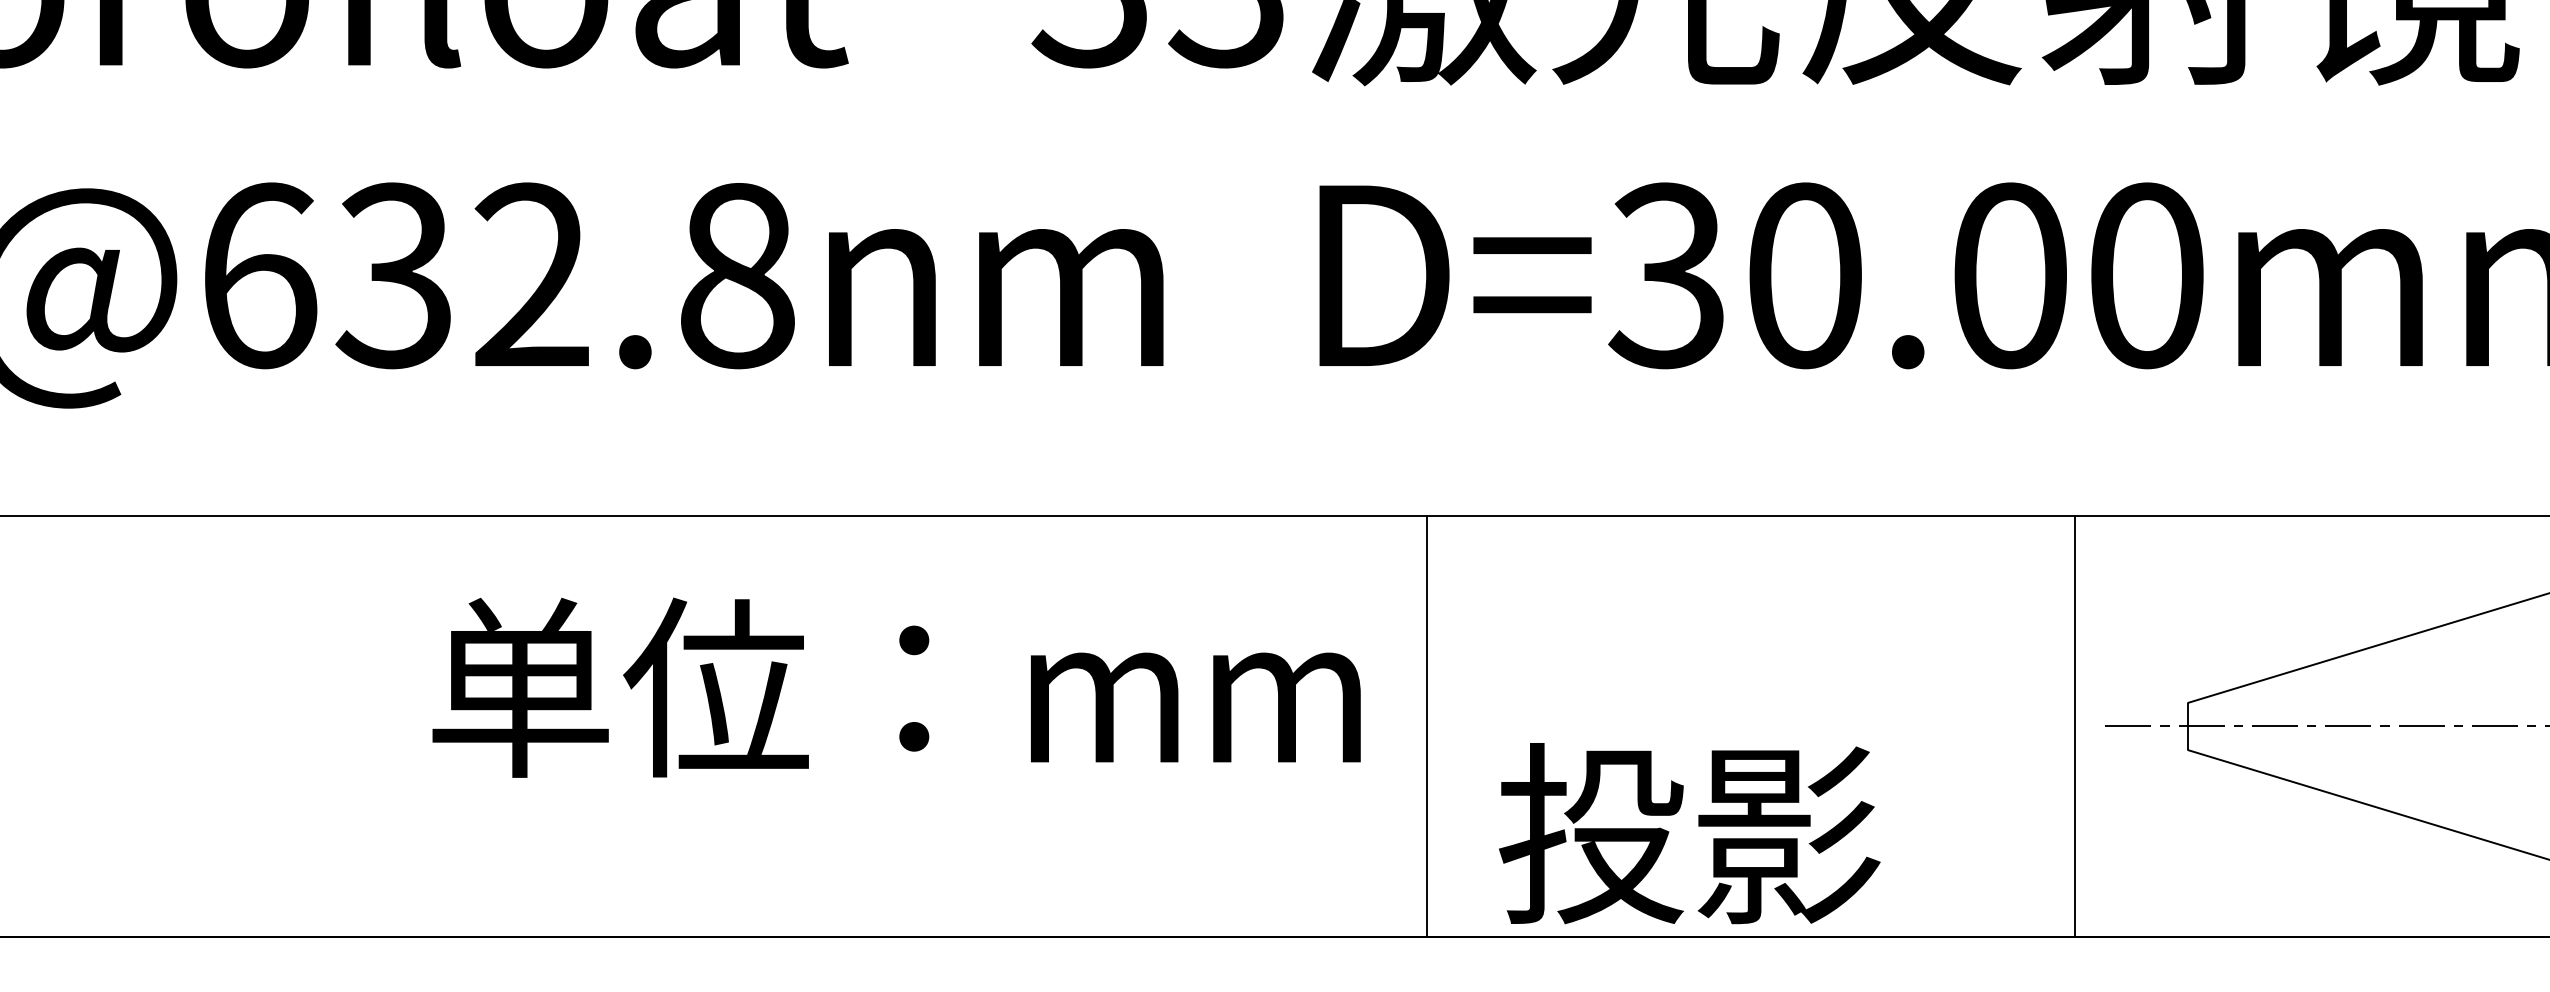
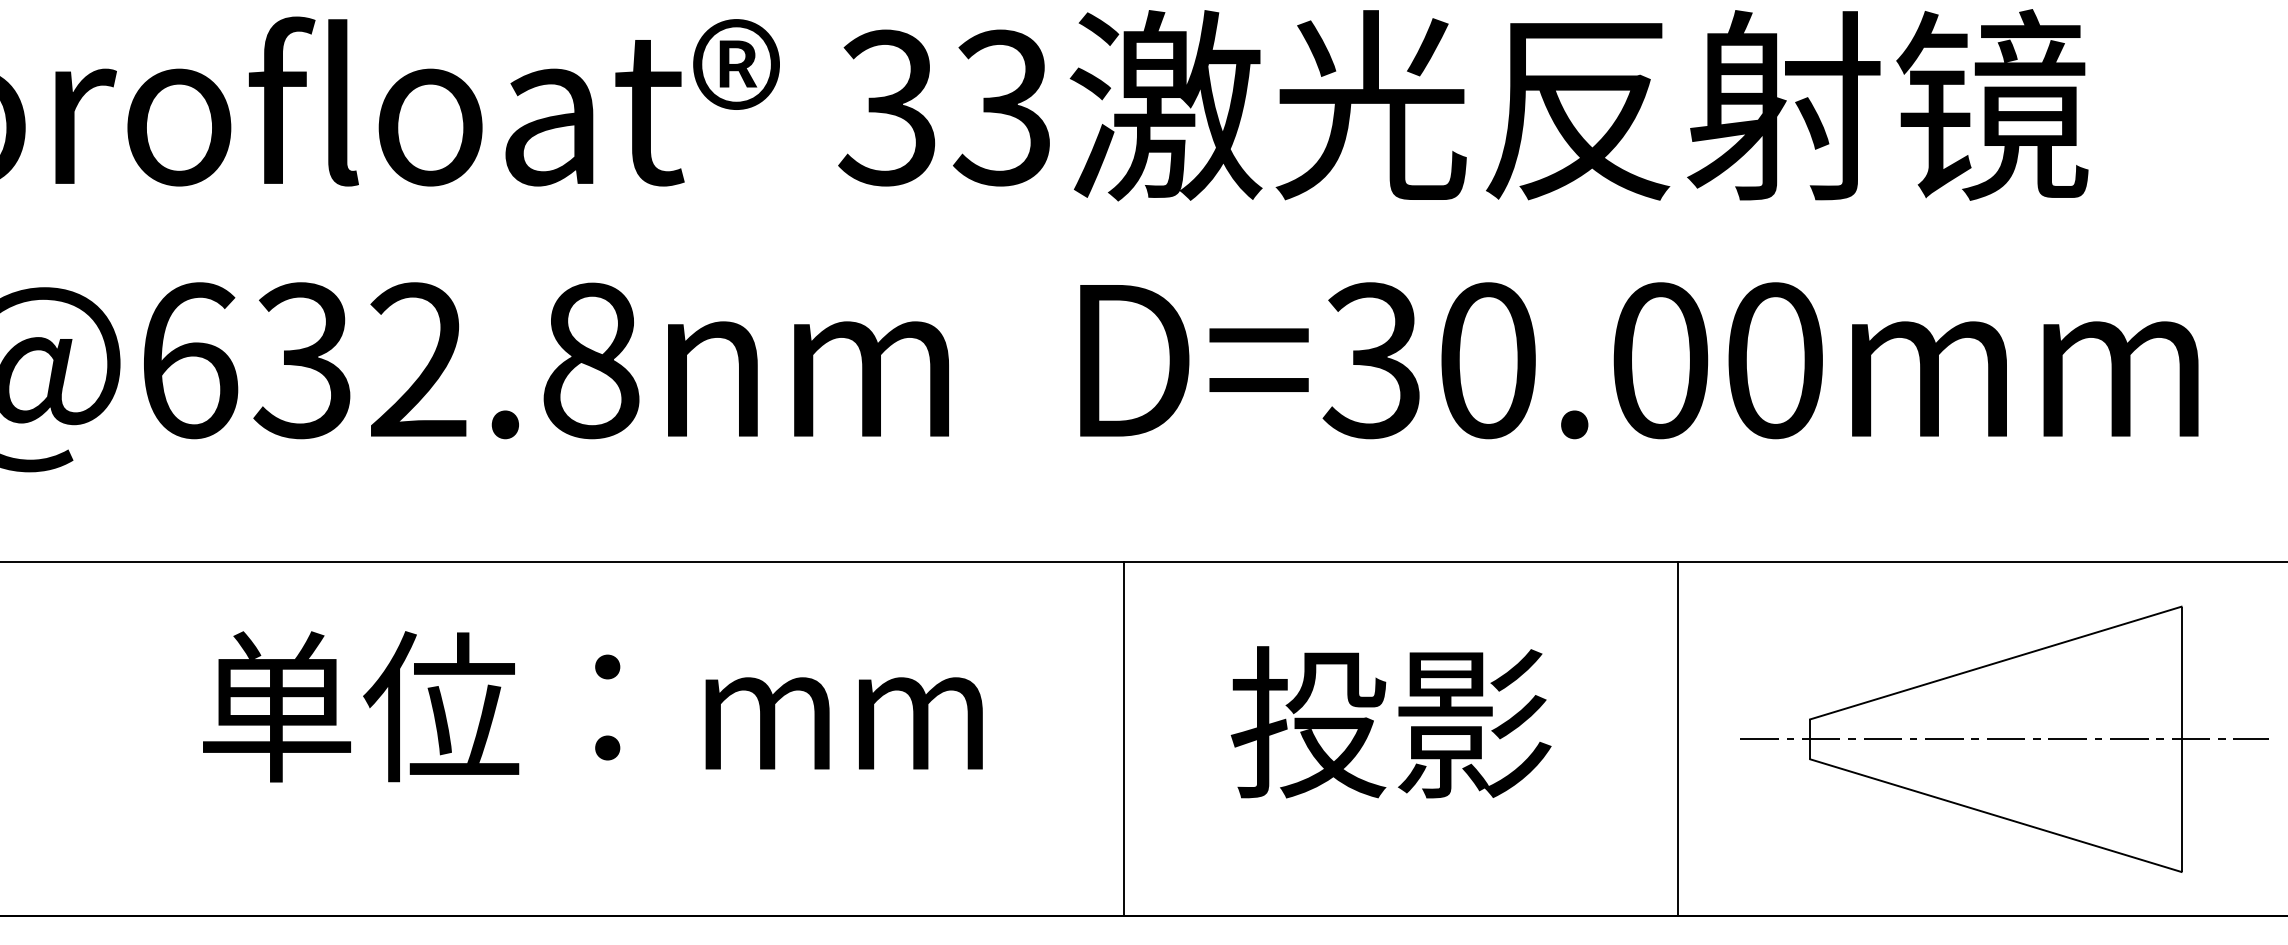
text: (896, 687) -> (592, 706), moved
line: (1427, 726) -> (1123, 739), moved
line: (2074, 726) -> (1677, 739), moved
text: (1688, 833) -> (1390, 722), moved

